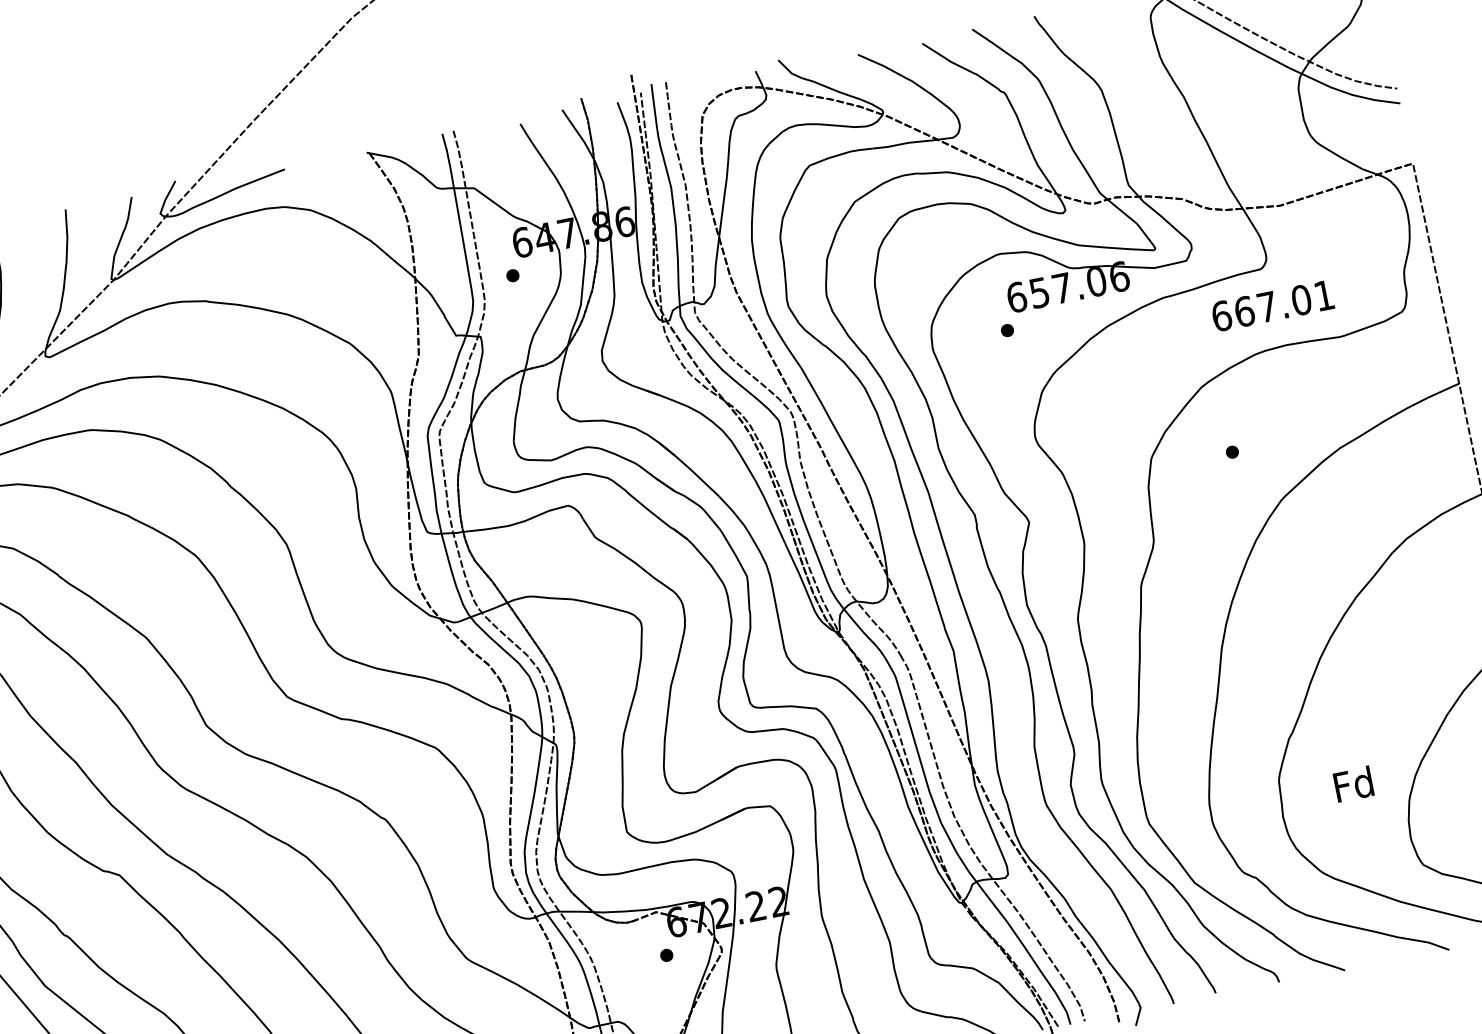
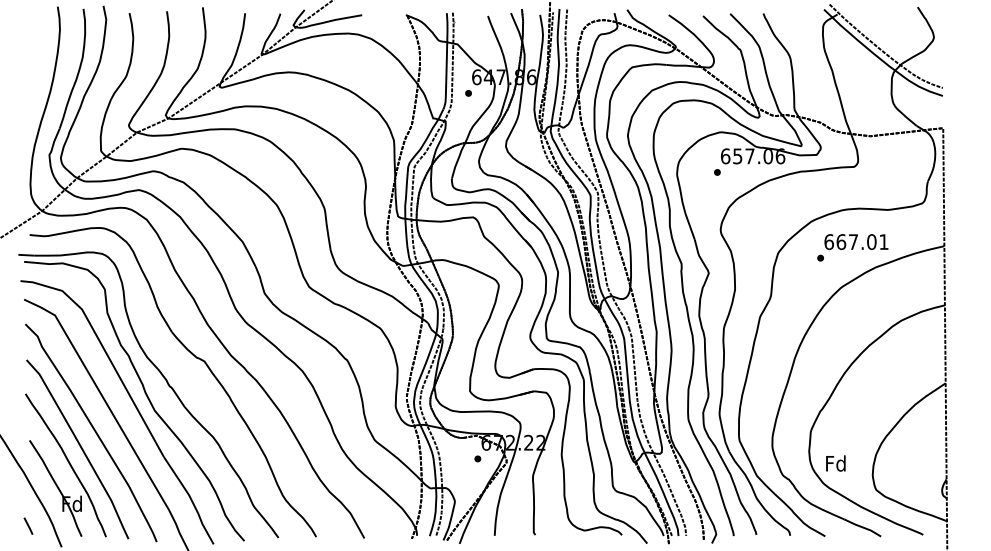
text: (1273, 306) -> (856, 242), moved
text: (1352, 784) -> (835, 463), moved

